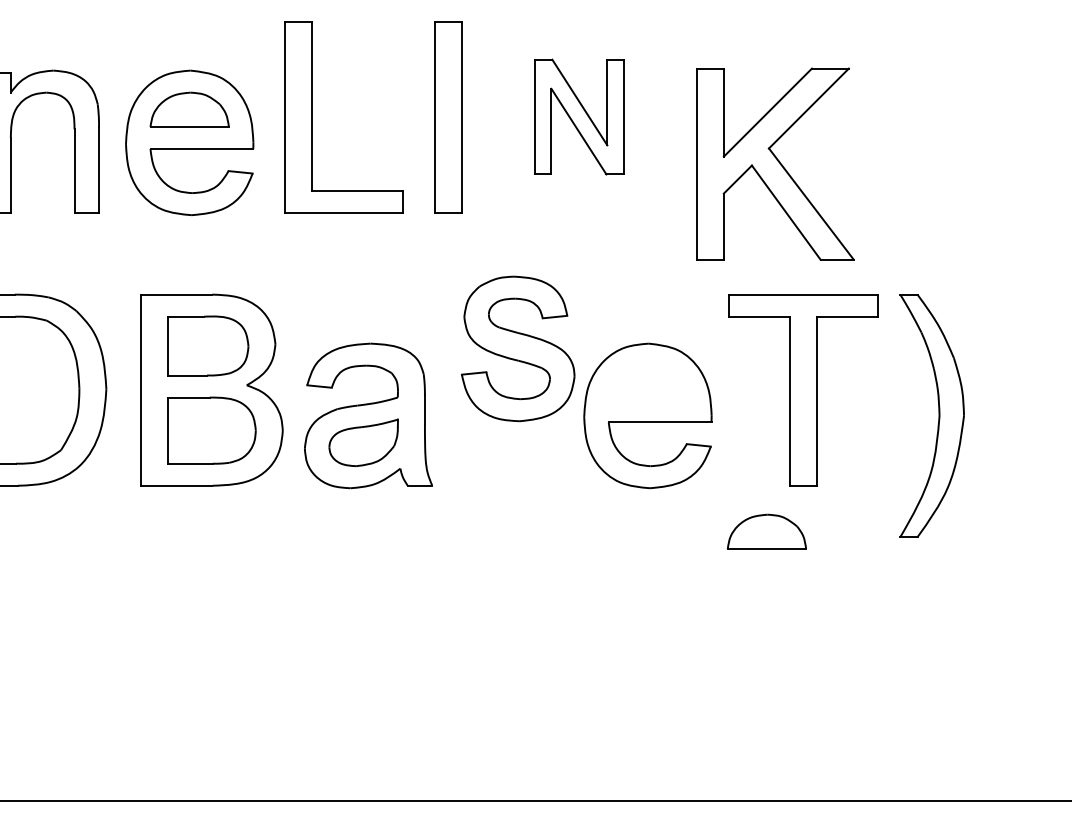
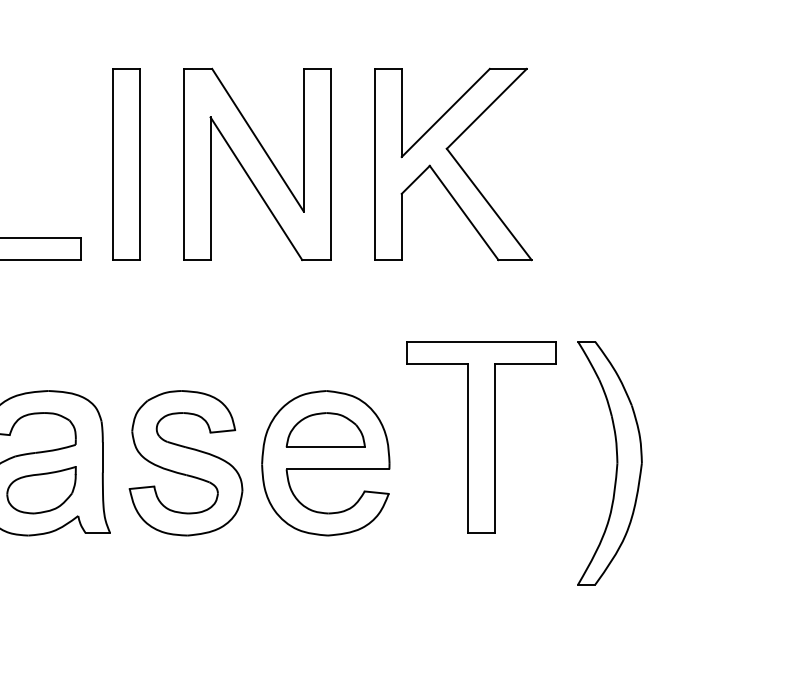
part: (579, 116) -> (257, 163), size x1.67
part: (775, 163) -> (453, 163), moved
part: (518, 348) -> (186, 462), moved
part: (766, 531) -> (325, 429), moved

